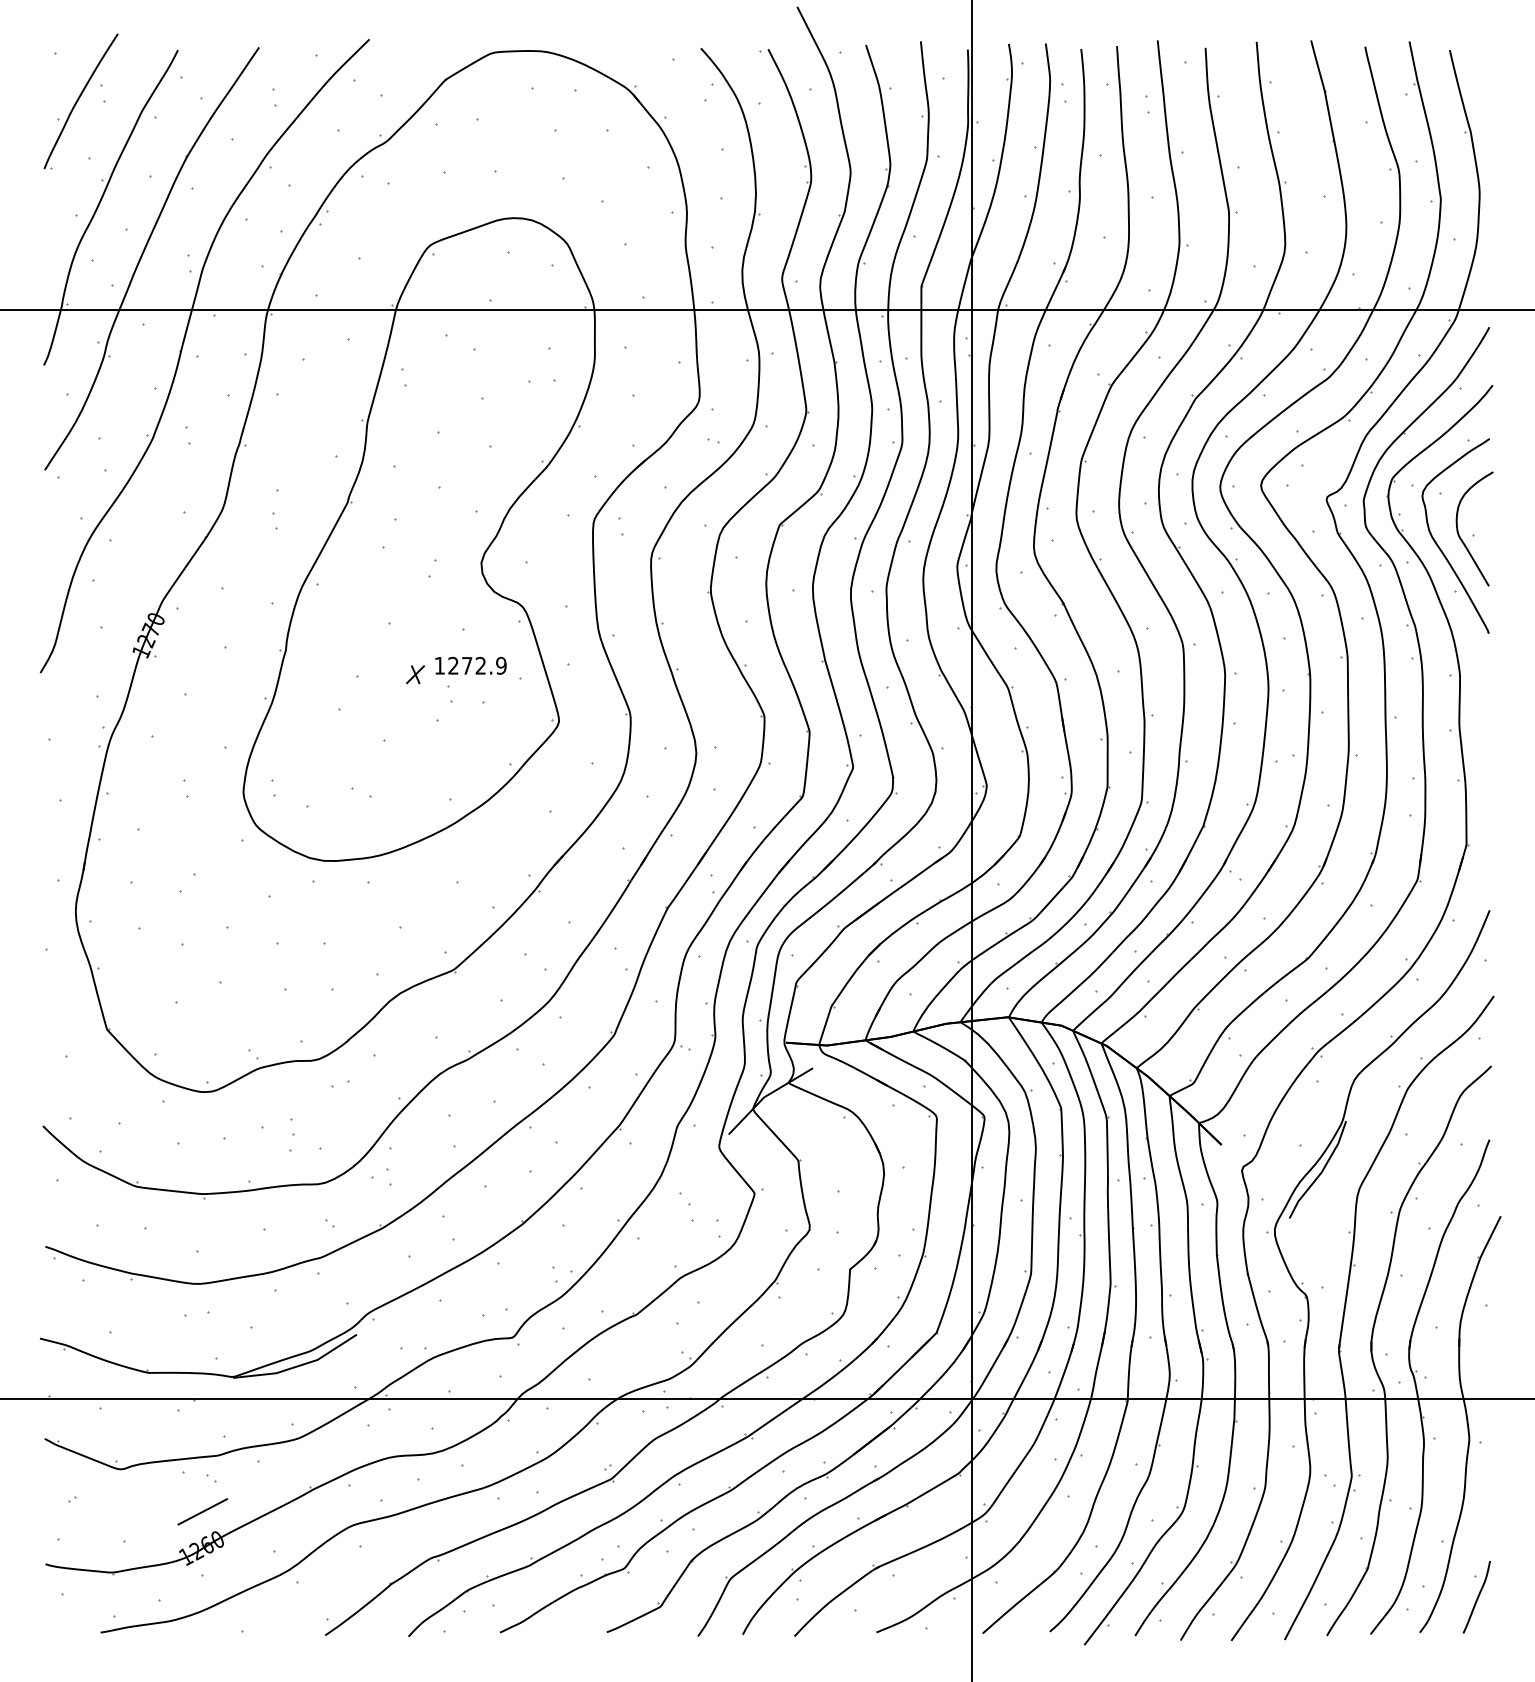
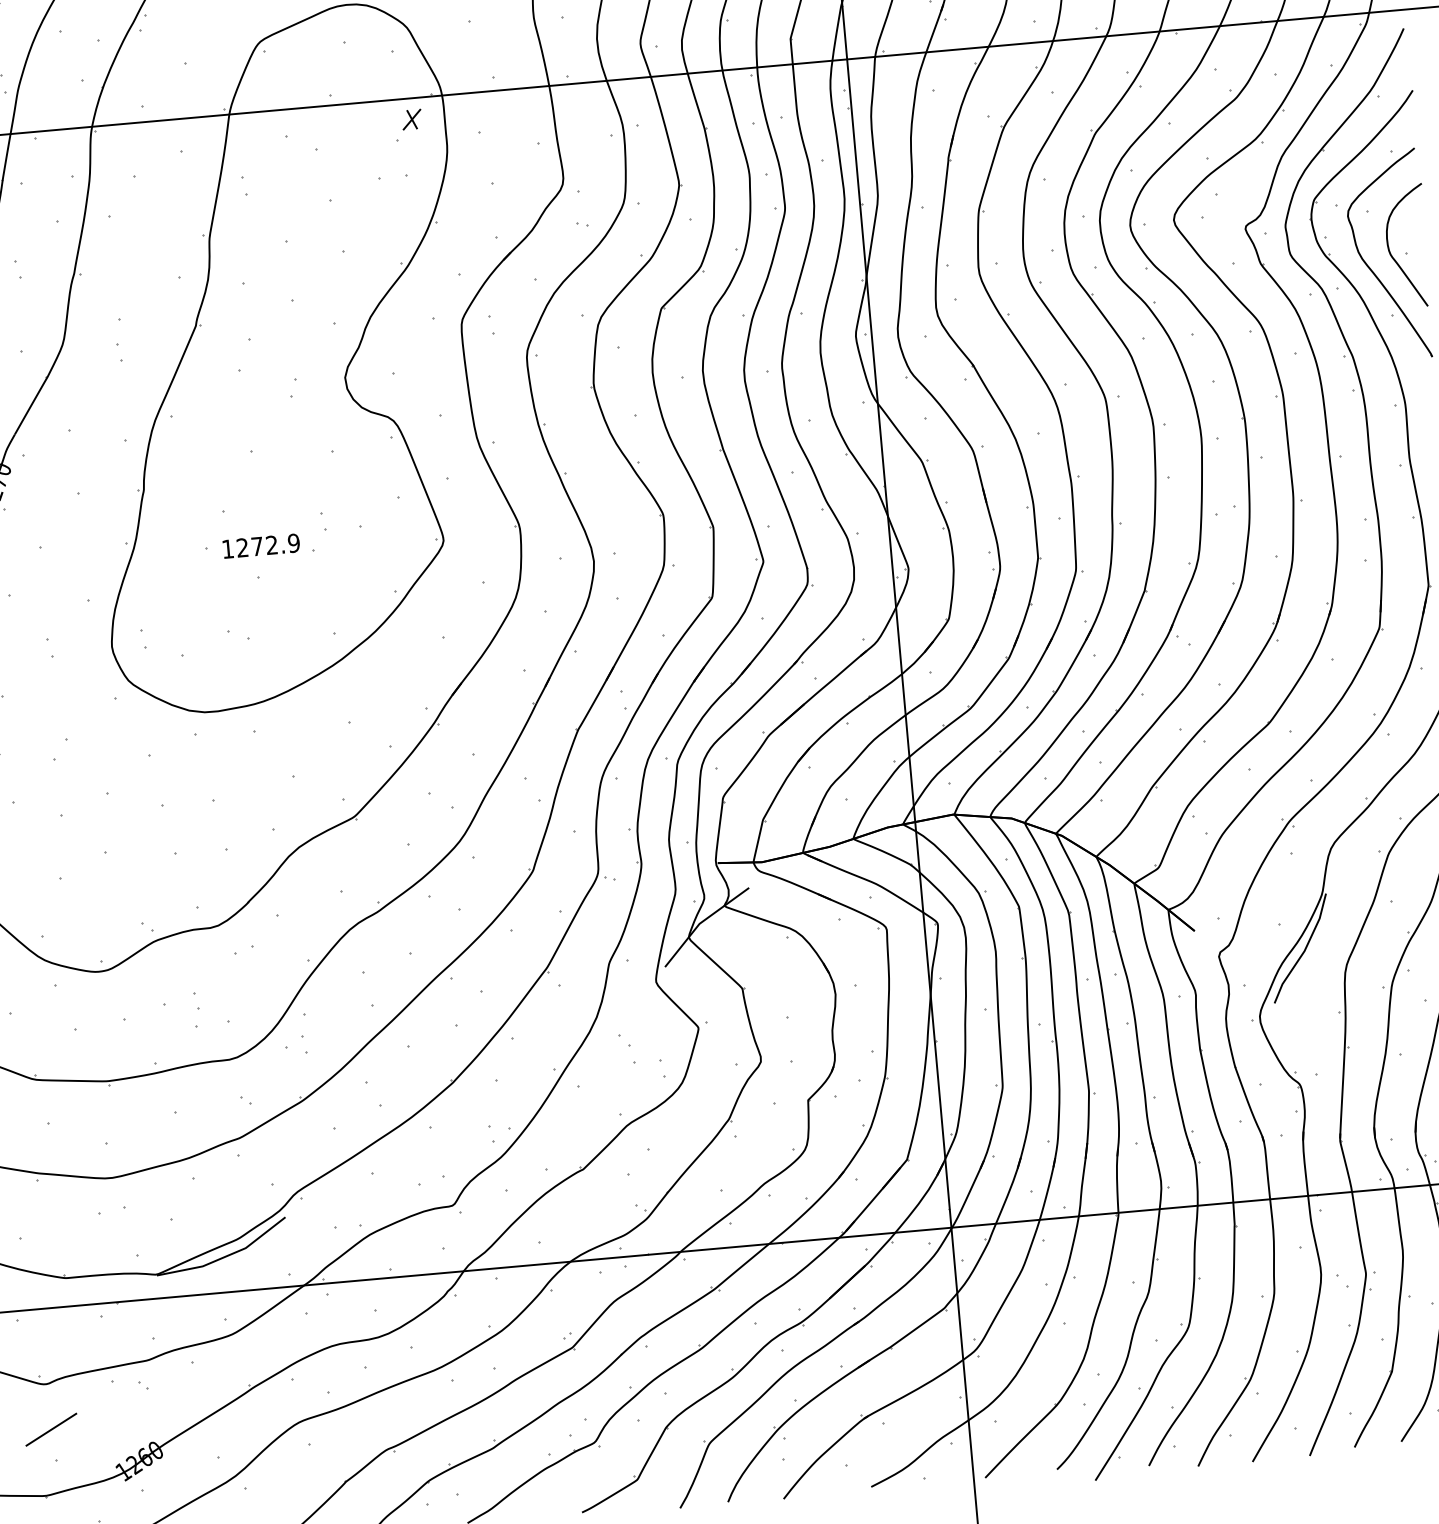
text: (470, 665) -> (260, 545), moved
part: (415, 674) -> (411, 119), moved
line: (202, 1511) -> (51, 1429), moved

